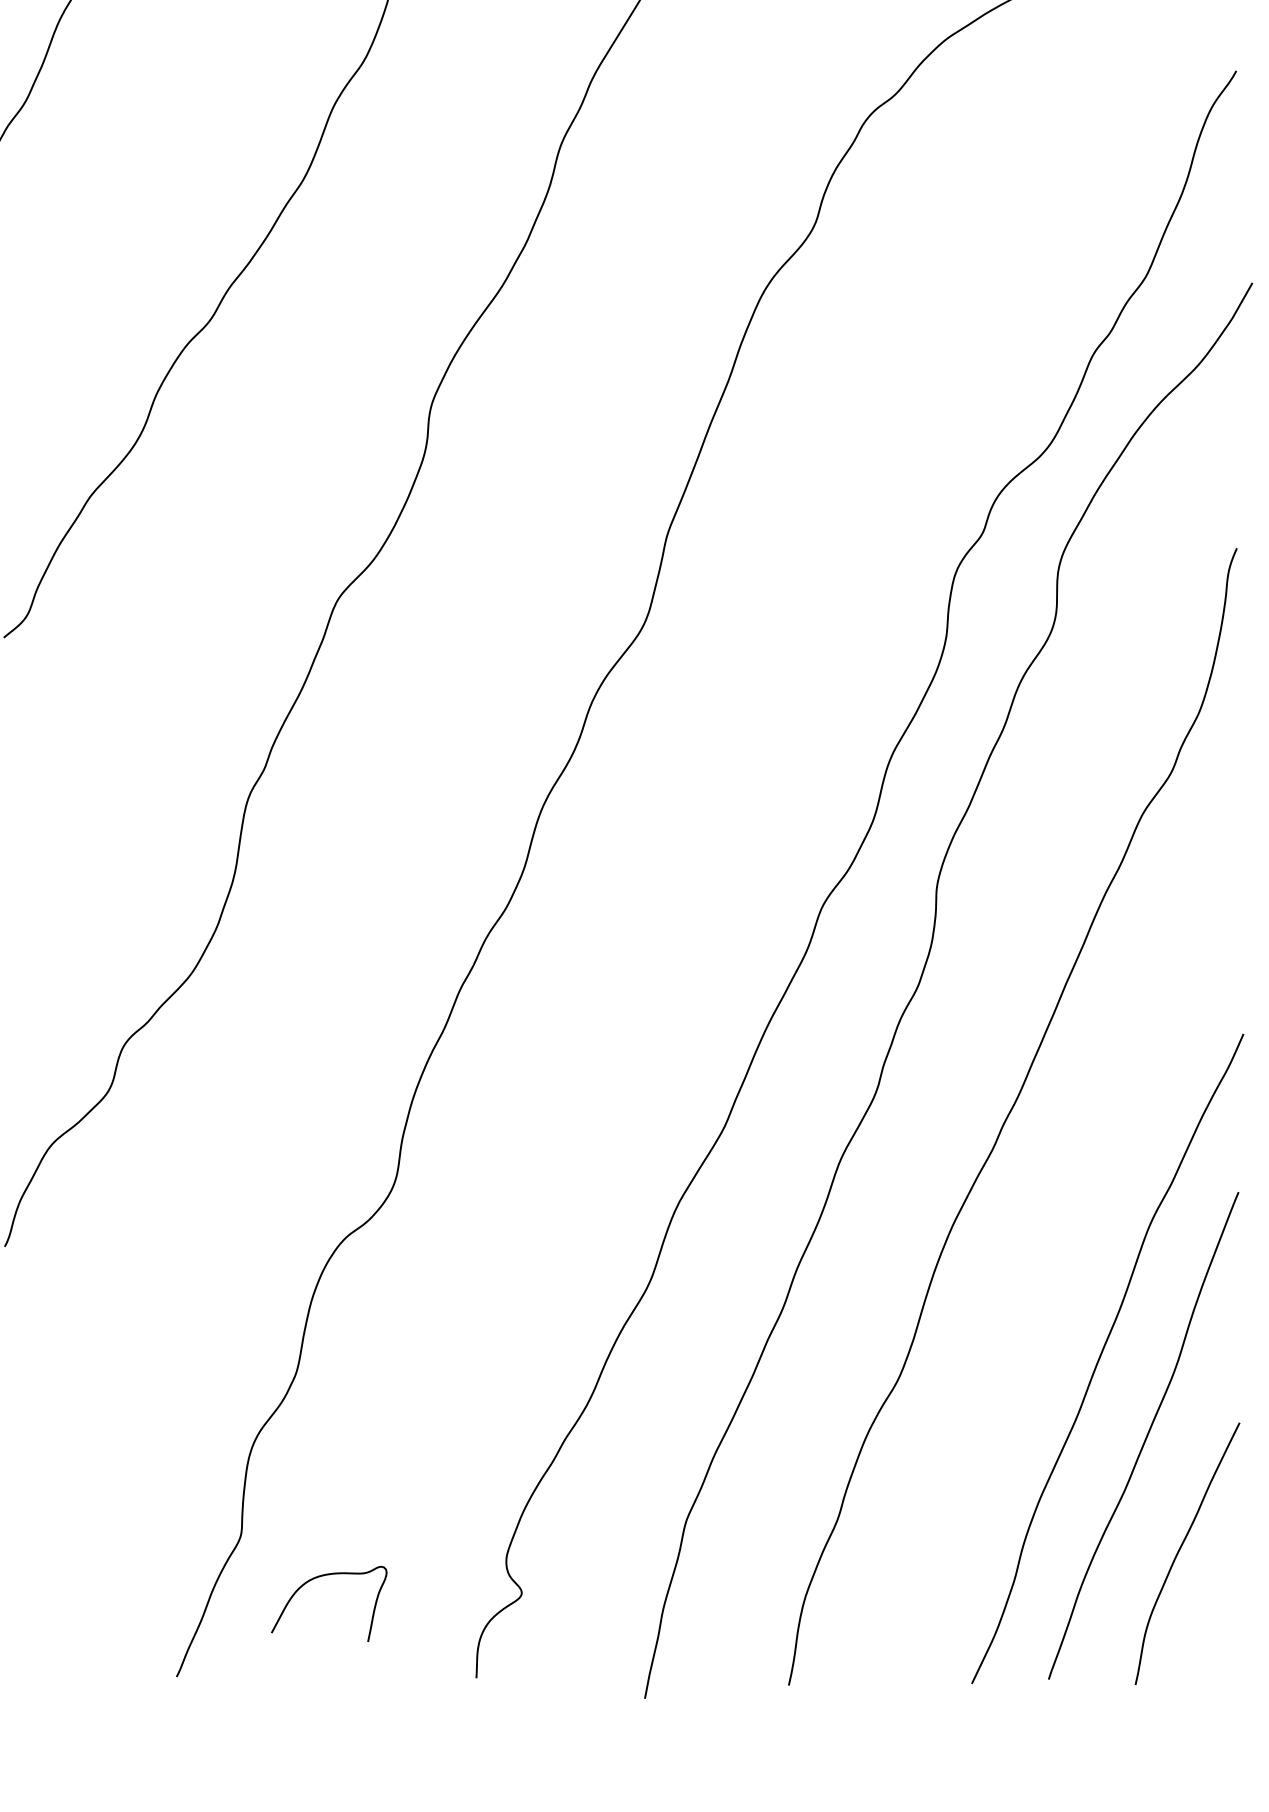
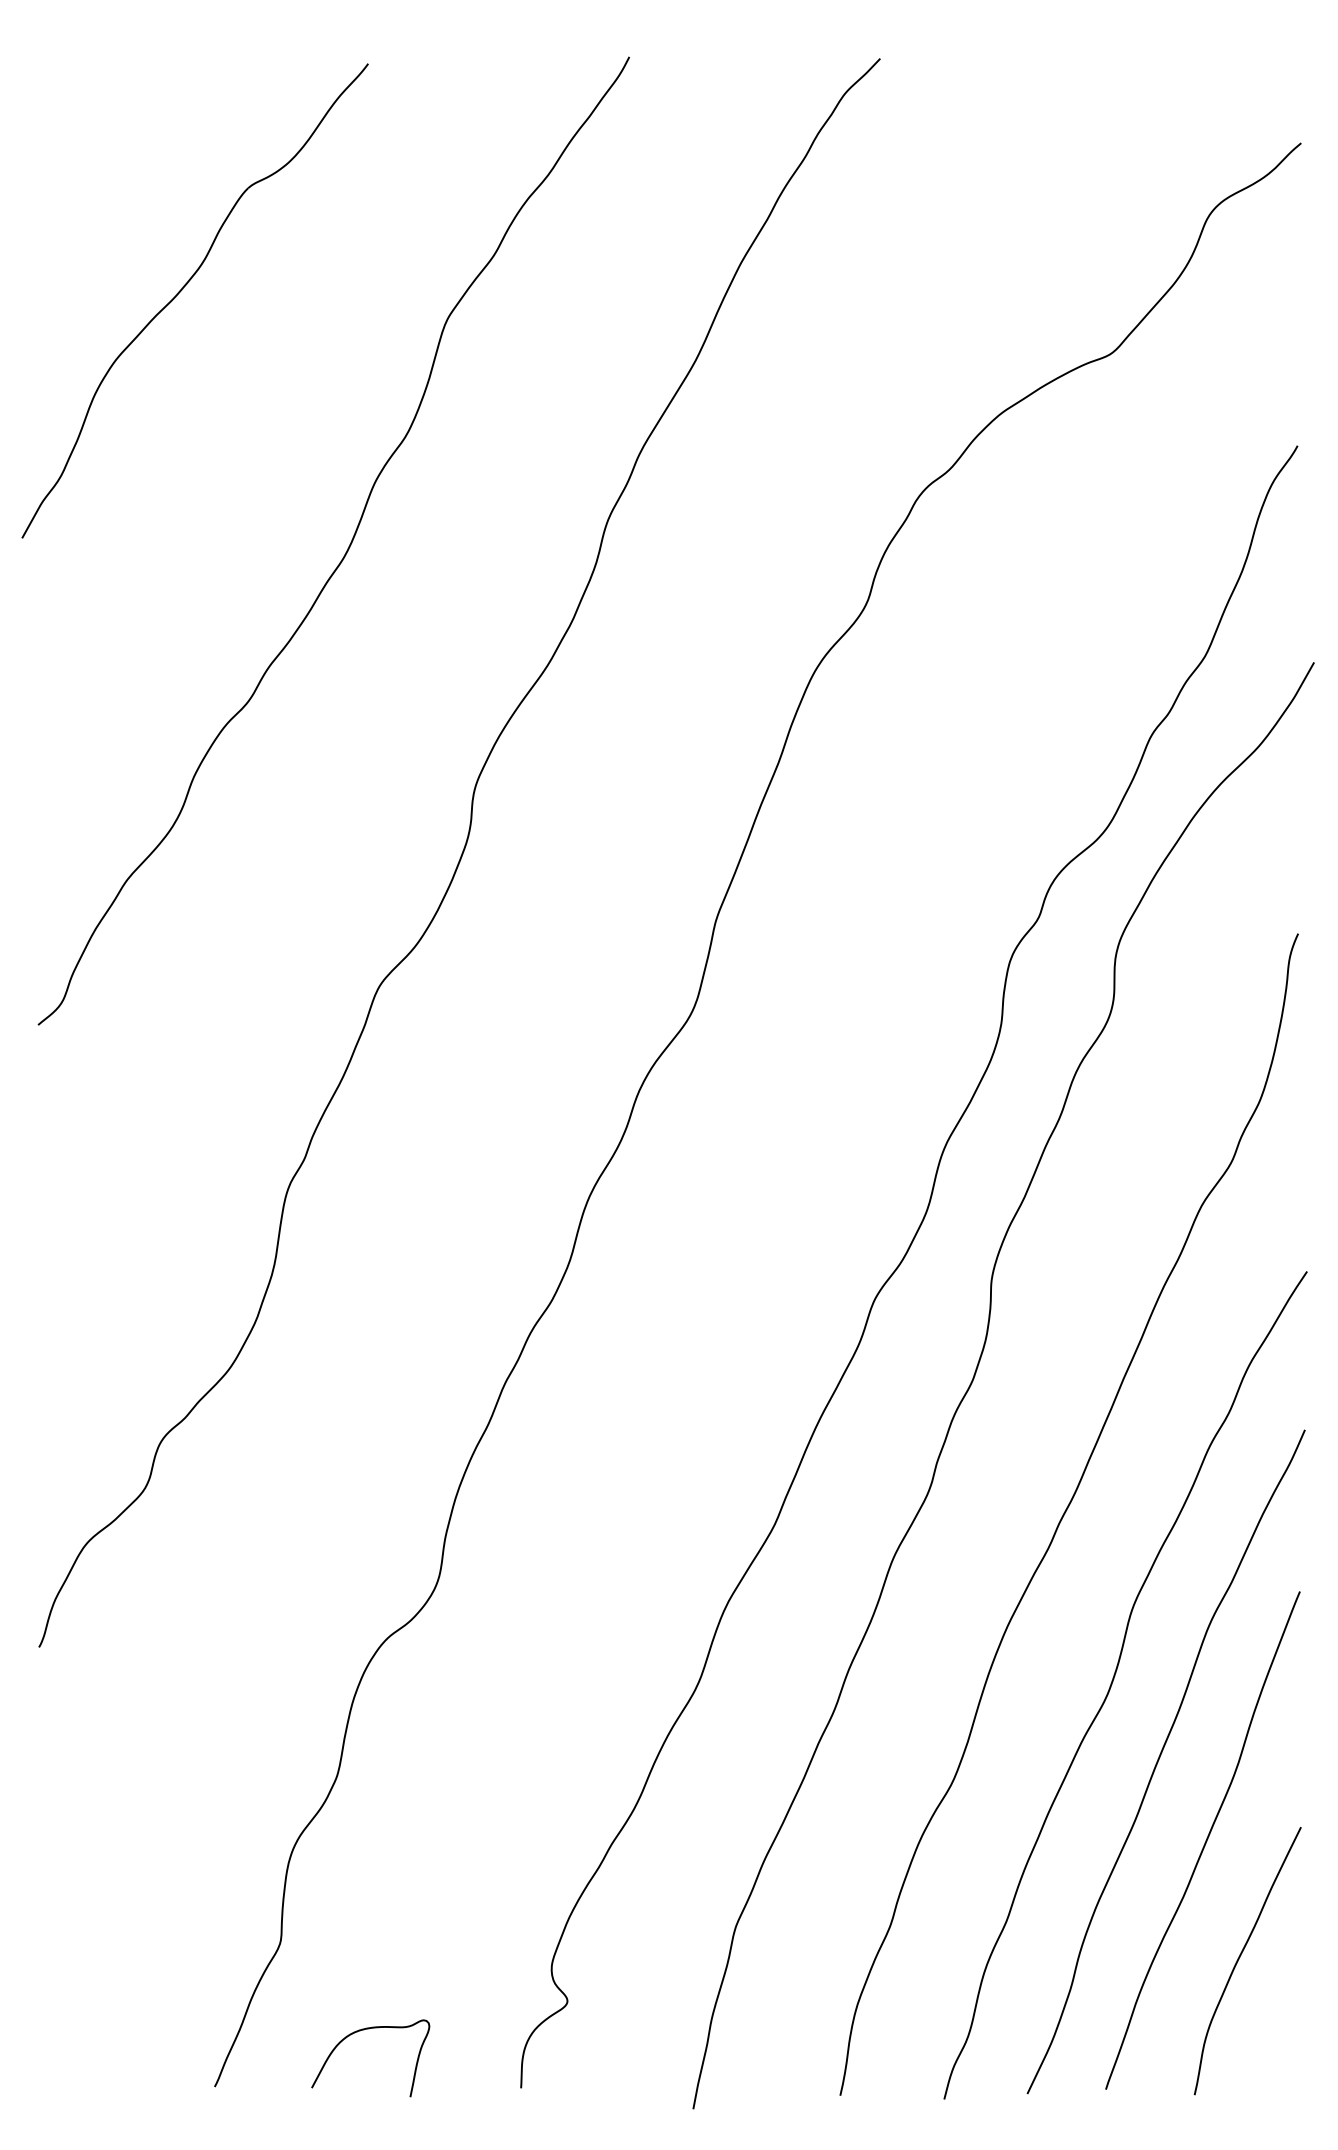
curve: (1057, 1278) -> (1114, 1679), added
curve: (323, 1576) -> (364, 2030), moved

